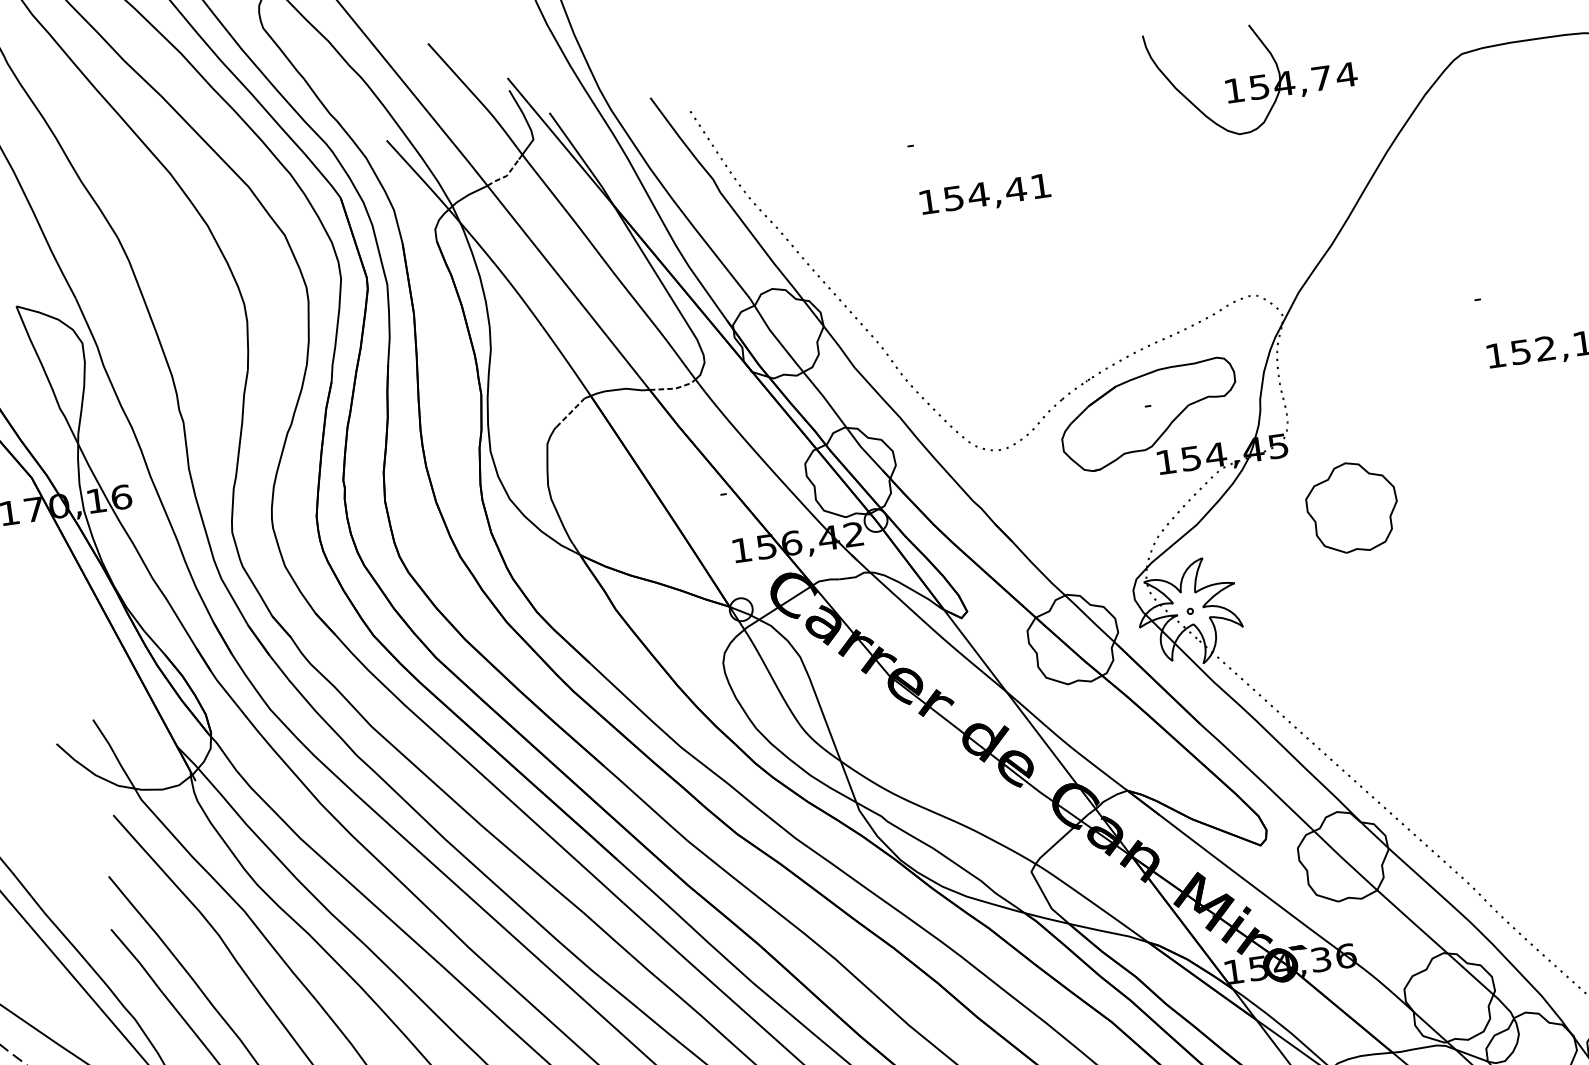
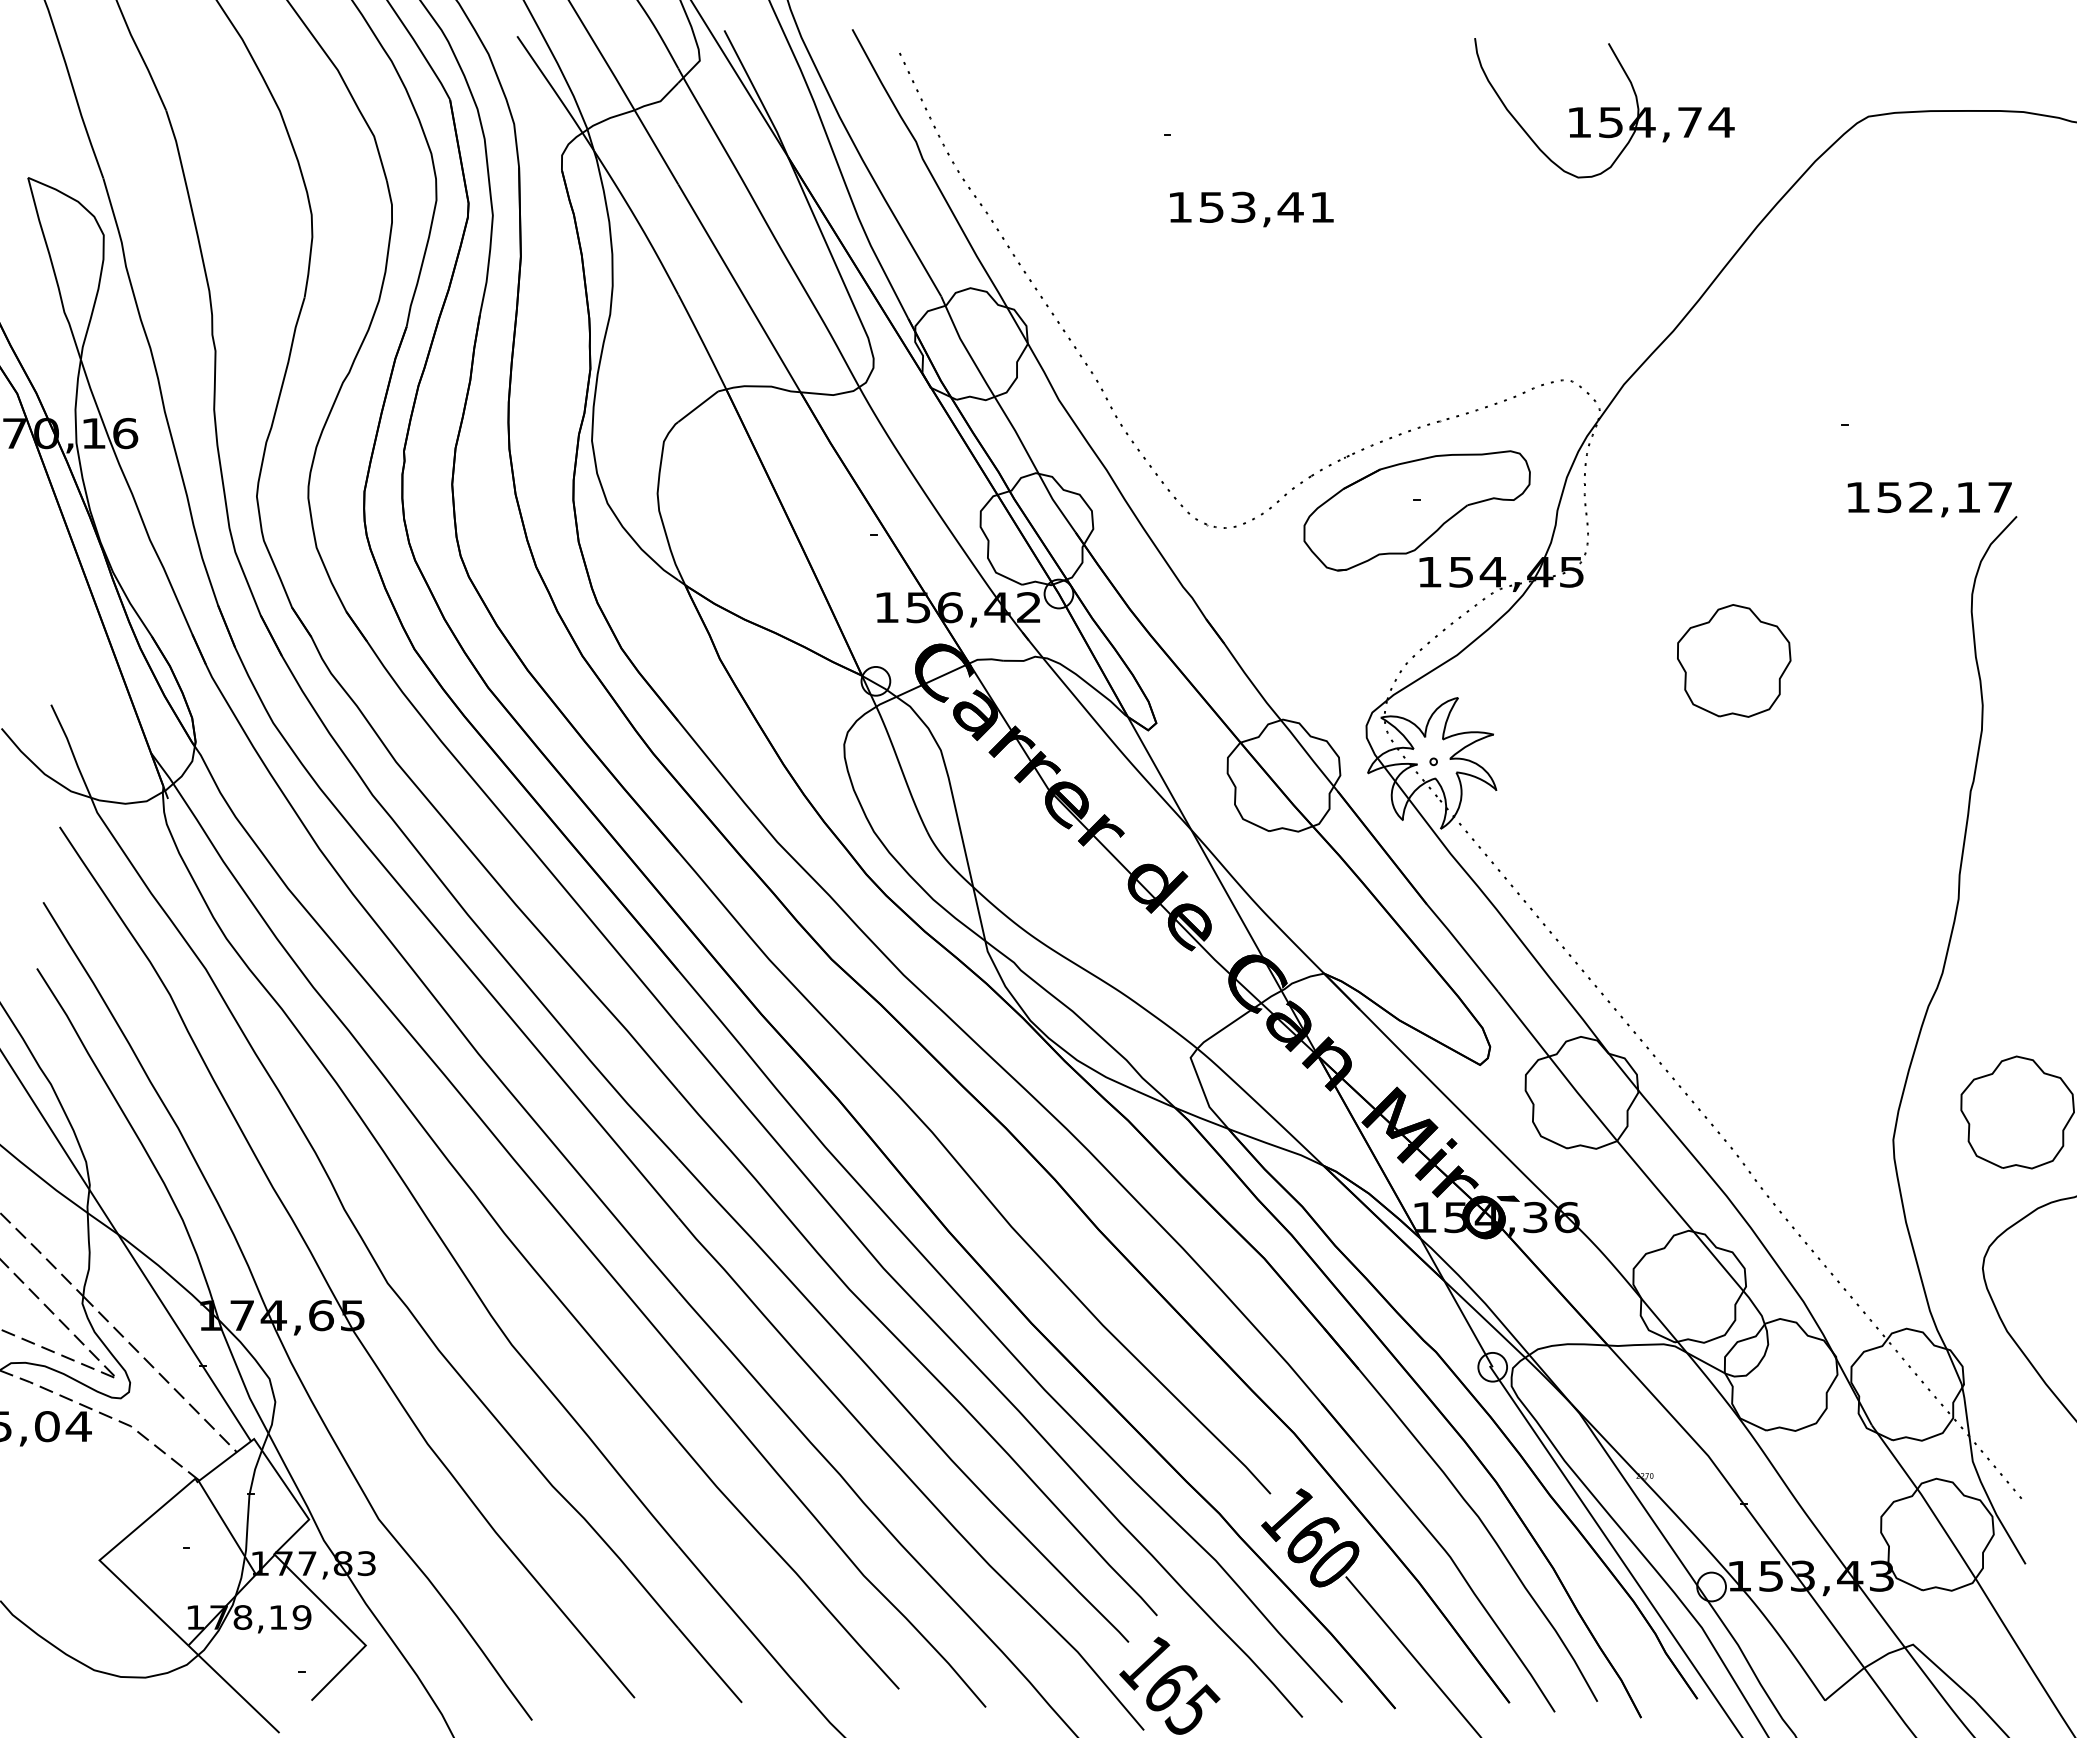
line: (506, 176) -> (659, 101), dashed -> solid
text: (978, 194) -> (1243, 206), 154,41 -> 153,41
line: (675, 388) -> (832, 395), dashed -> solid
line: (570, 412) -> (698, 406), dashed -> solid
part: (1352, 507) -> (1734, 660), moved

